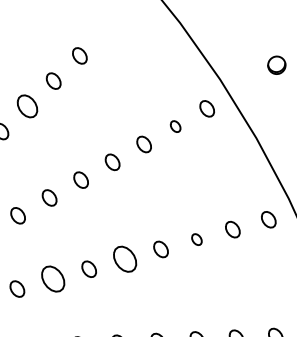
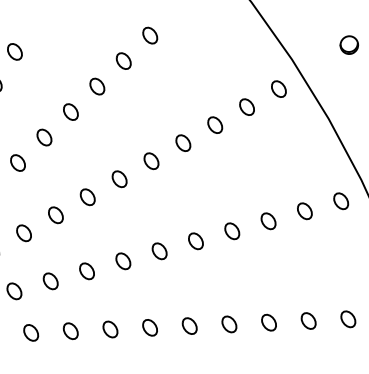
part: (27, 106) -> (97, 86), size x0.71
part: (175, 126) -> (246, 106), size x1.43
part: (196, 239) -> (268, 221), size x1.43
part: (124, 259) -> (195, 241), size x0.62
part: (53, 279) -> (123, 261), size x0.62

